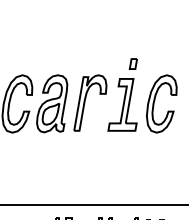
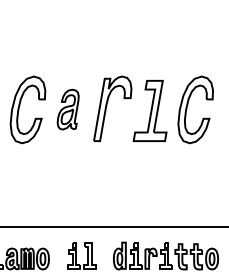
part: (133, 64) -> (162, 63), removed
part: (51, 103) -> (67, 109), size x0.6

